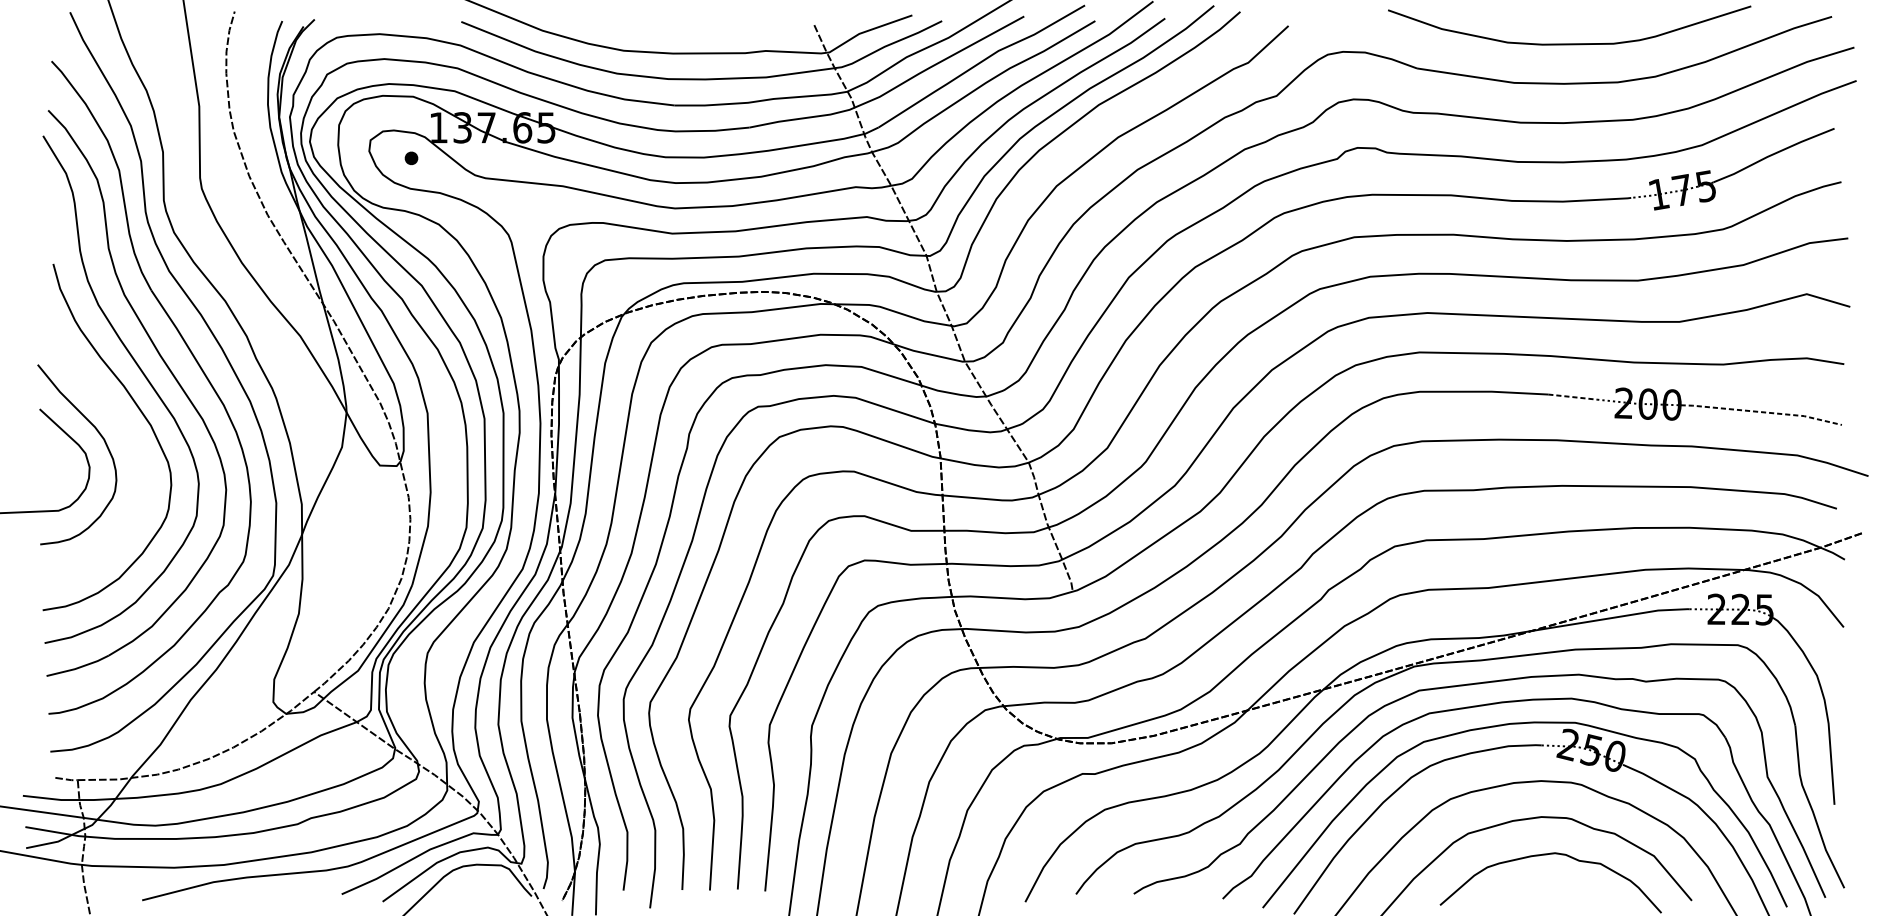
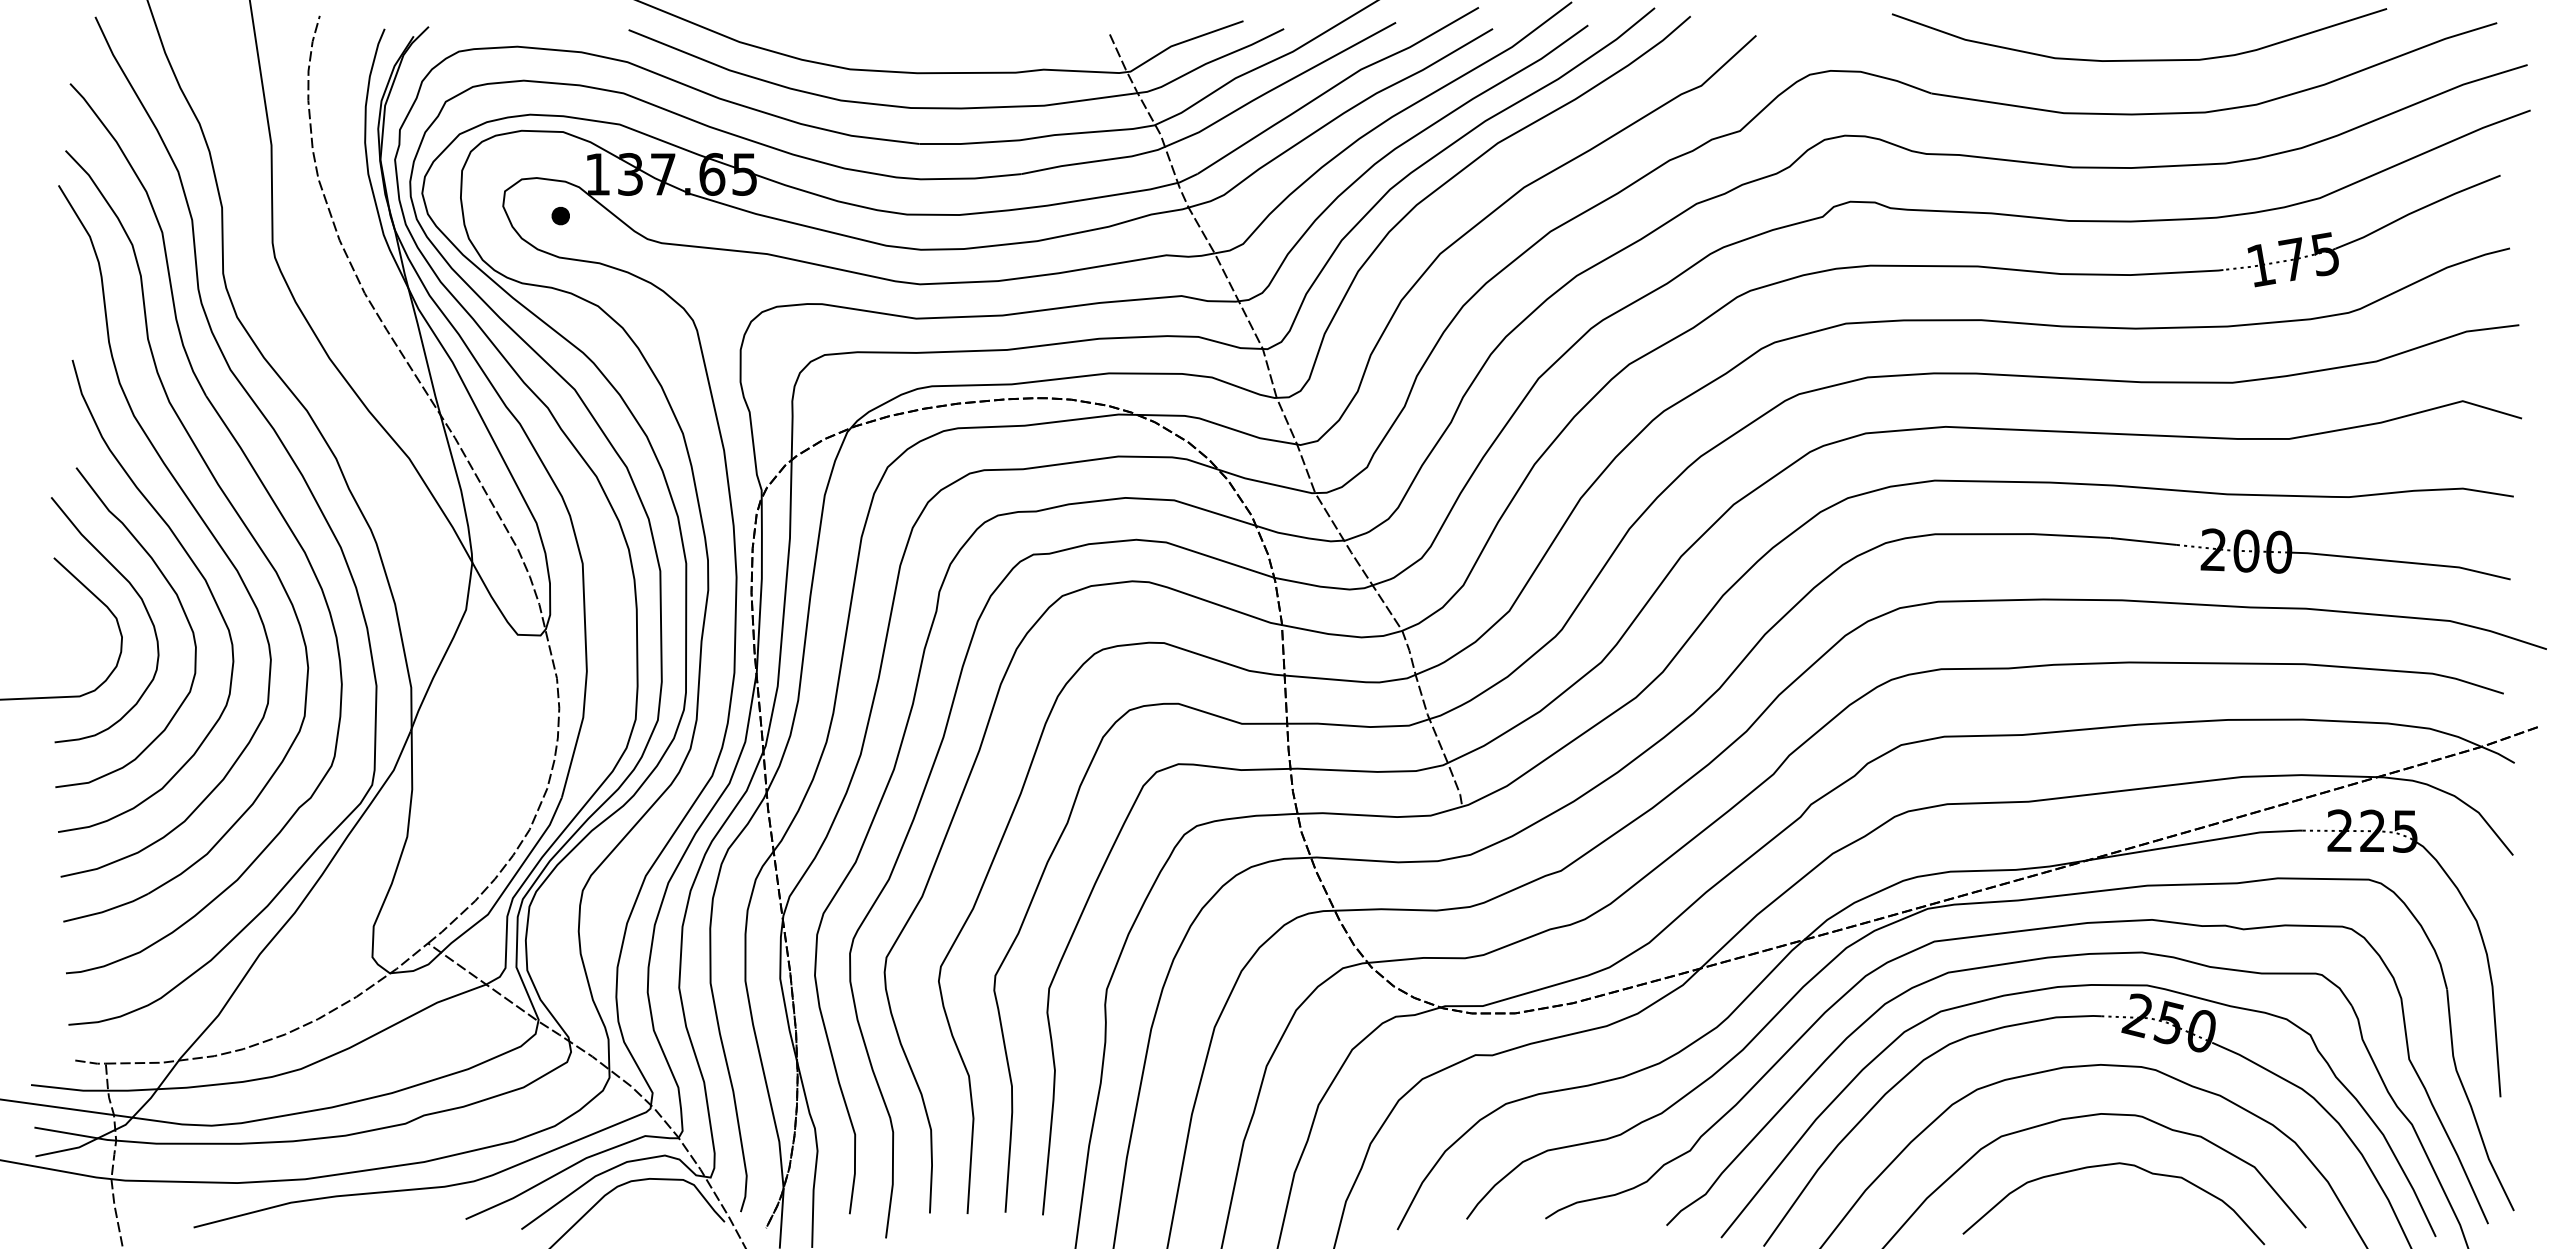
line: (1573, 397) -> (2144, 541), dashed -> solid
line: (1761, 412) -> (2401, 562), dashed -> solid
curve: (131, 441) -> (178, 601), added

